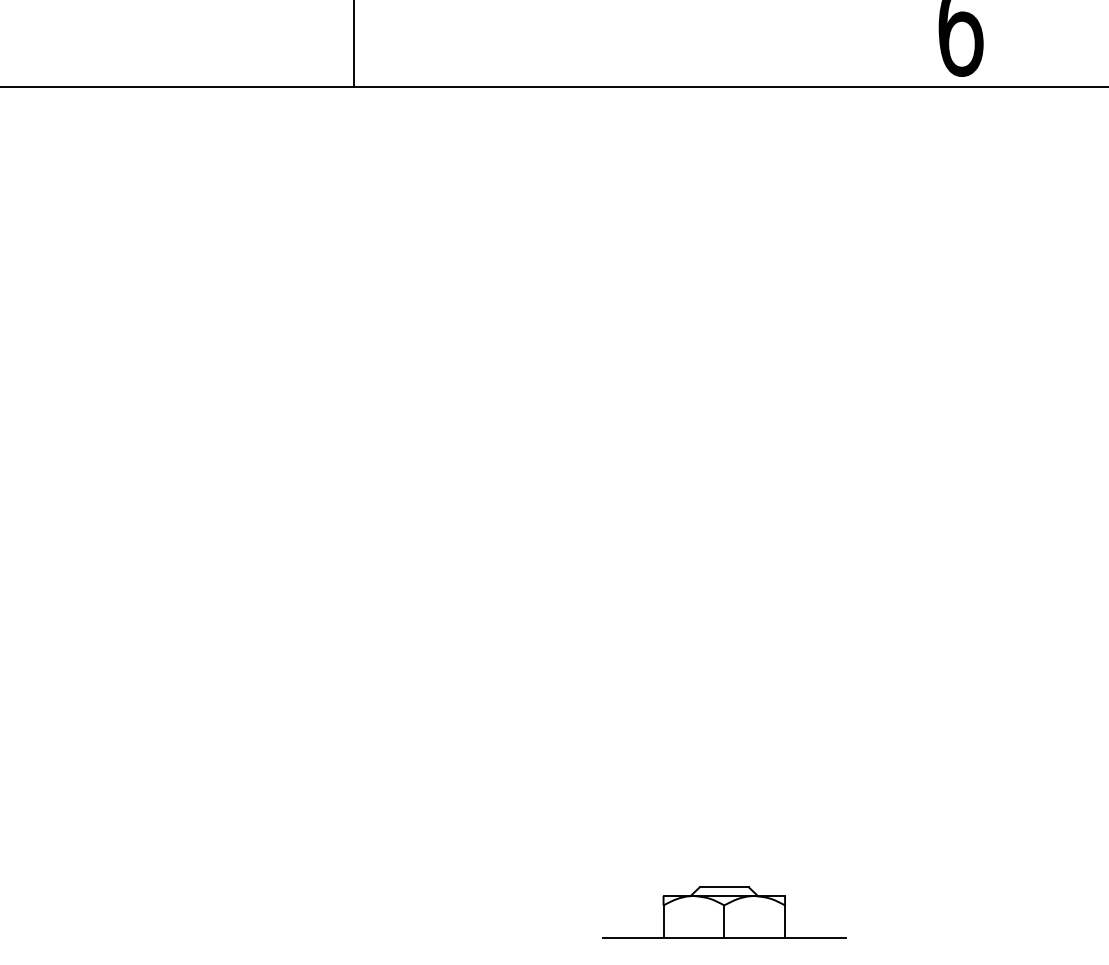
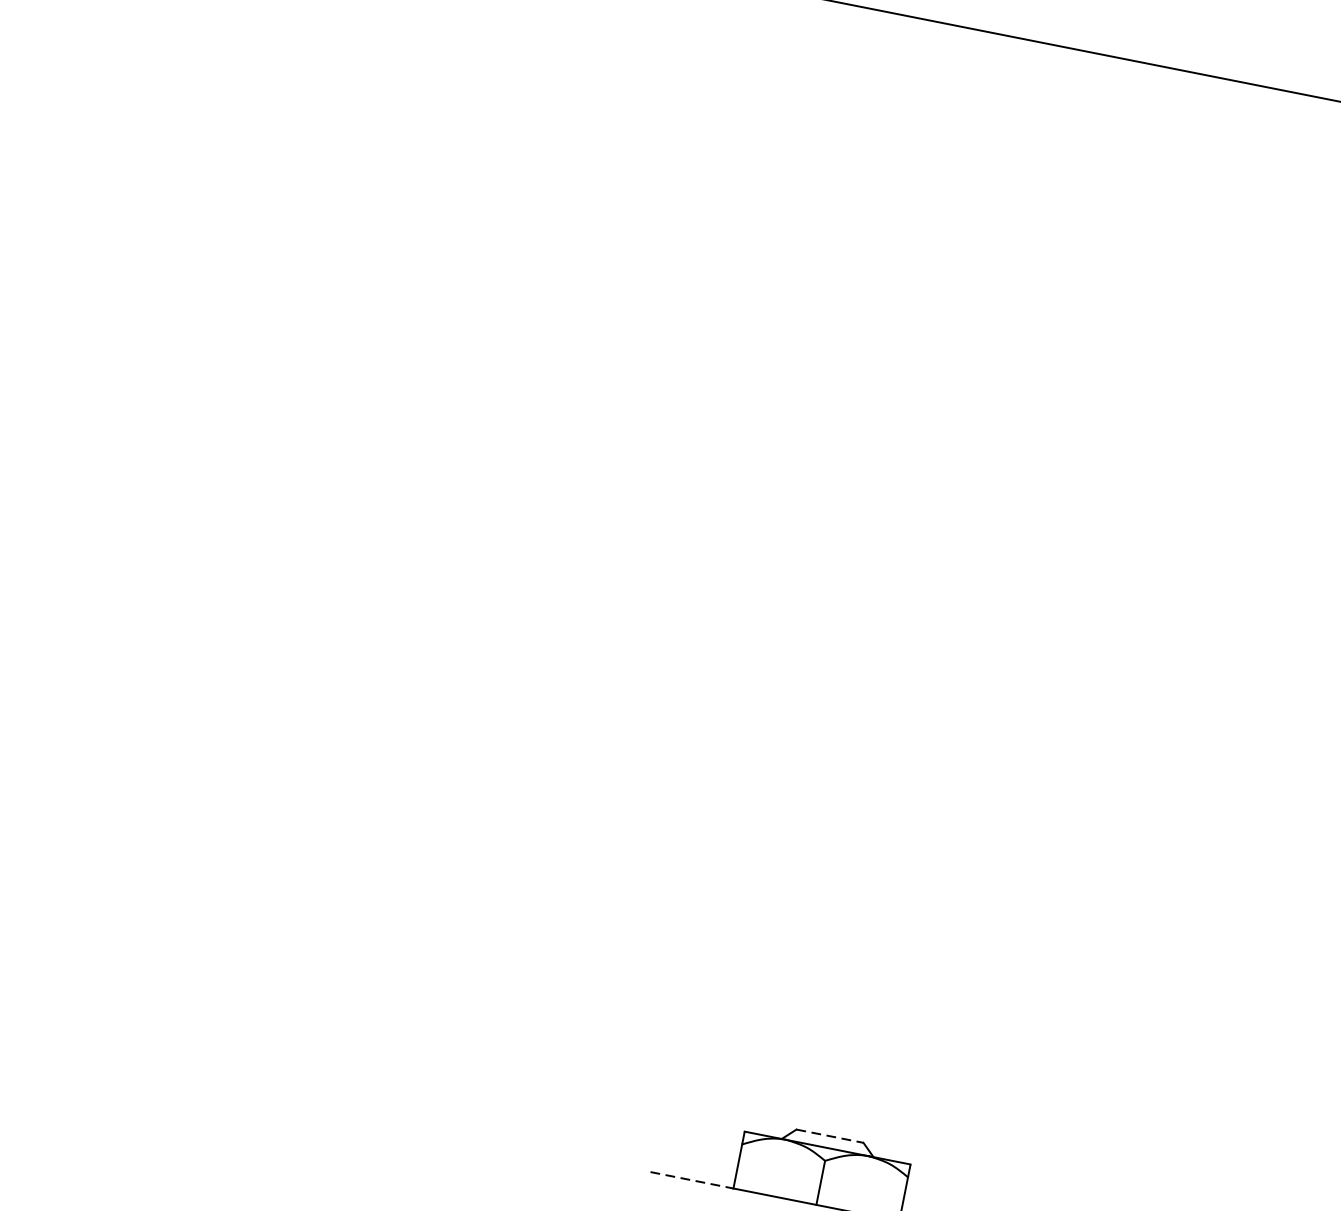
line: (724, 887) -> (830, 1136), solid -> dashed
line: (633, 937) -> (692, 1180), solid -> dashed

